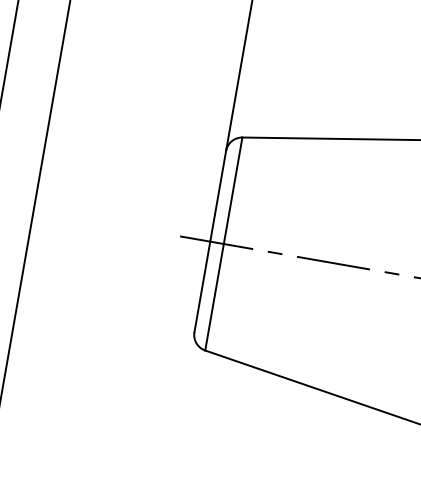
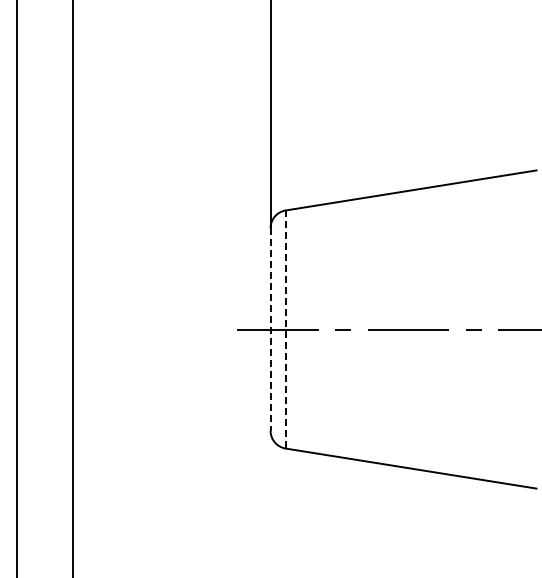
line: (210, 242) -> (270, 330), solid -> dashed
line: (223, 244) -> (285, 330), solid -> dashed

